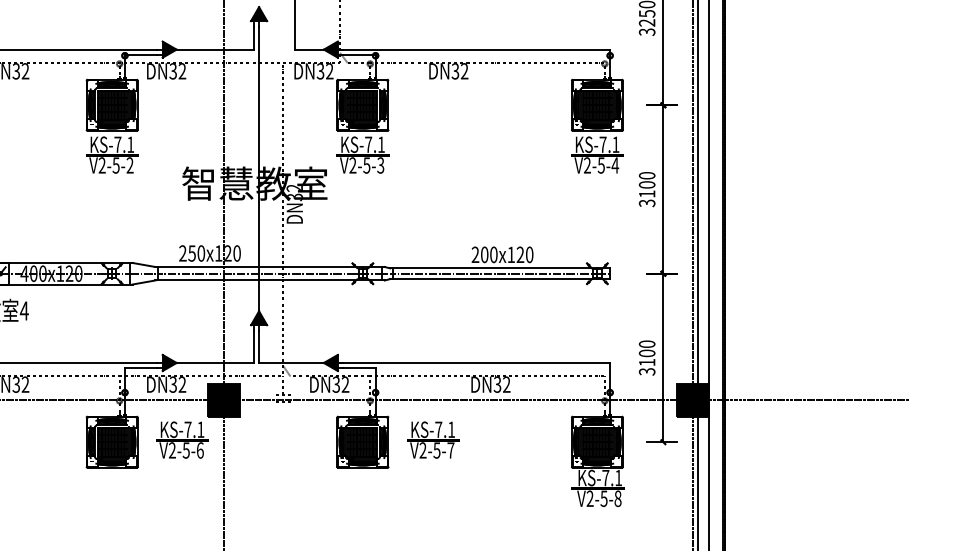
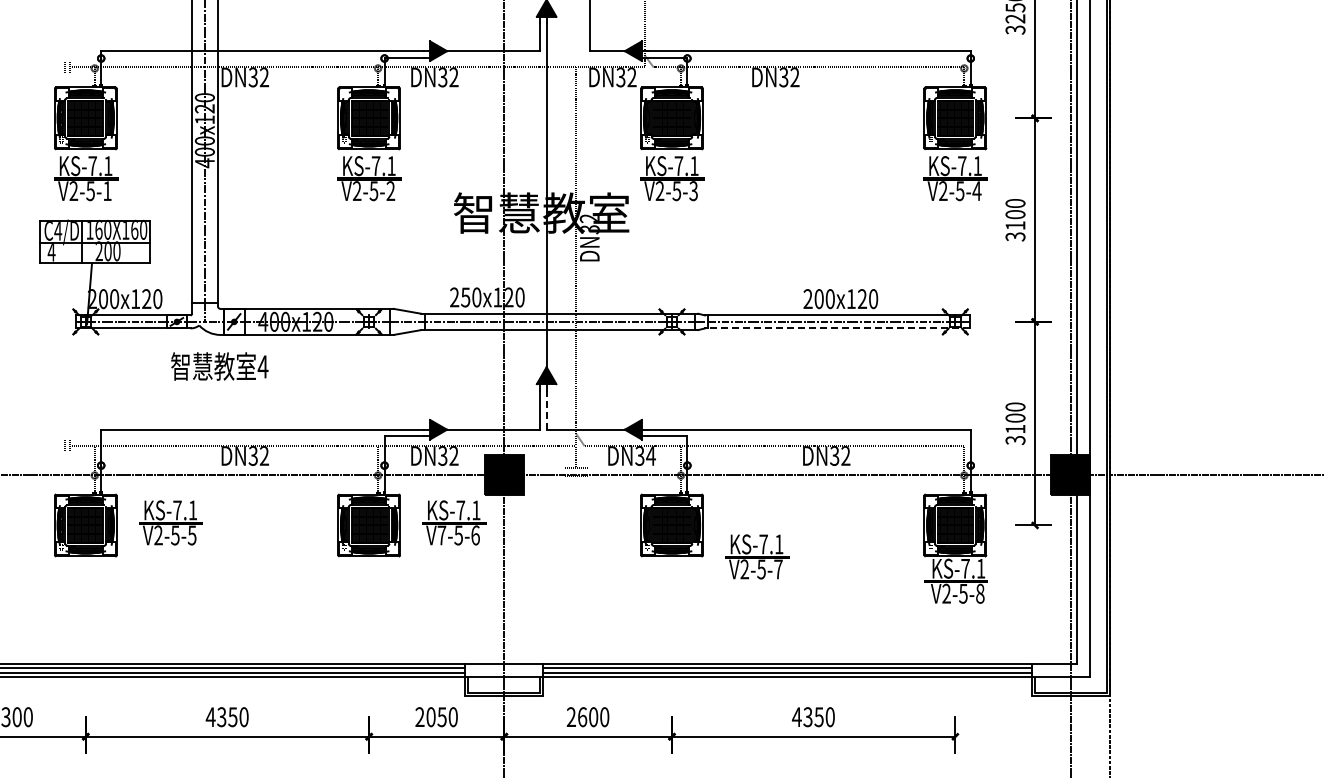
line: (501, 279) -> (839, 328), solid -> dashed
line: (258, 347) -> (546, 410), solid -> dashed
text: (345, 384) -> (650, 455), DN32 -> DN34
text: (433, 439) -> (757, 556), moved
text: (172, 450) -> (441, 535), V2-5-6 -> V7-5-6

